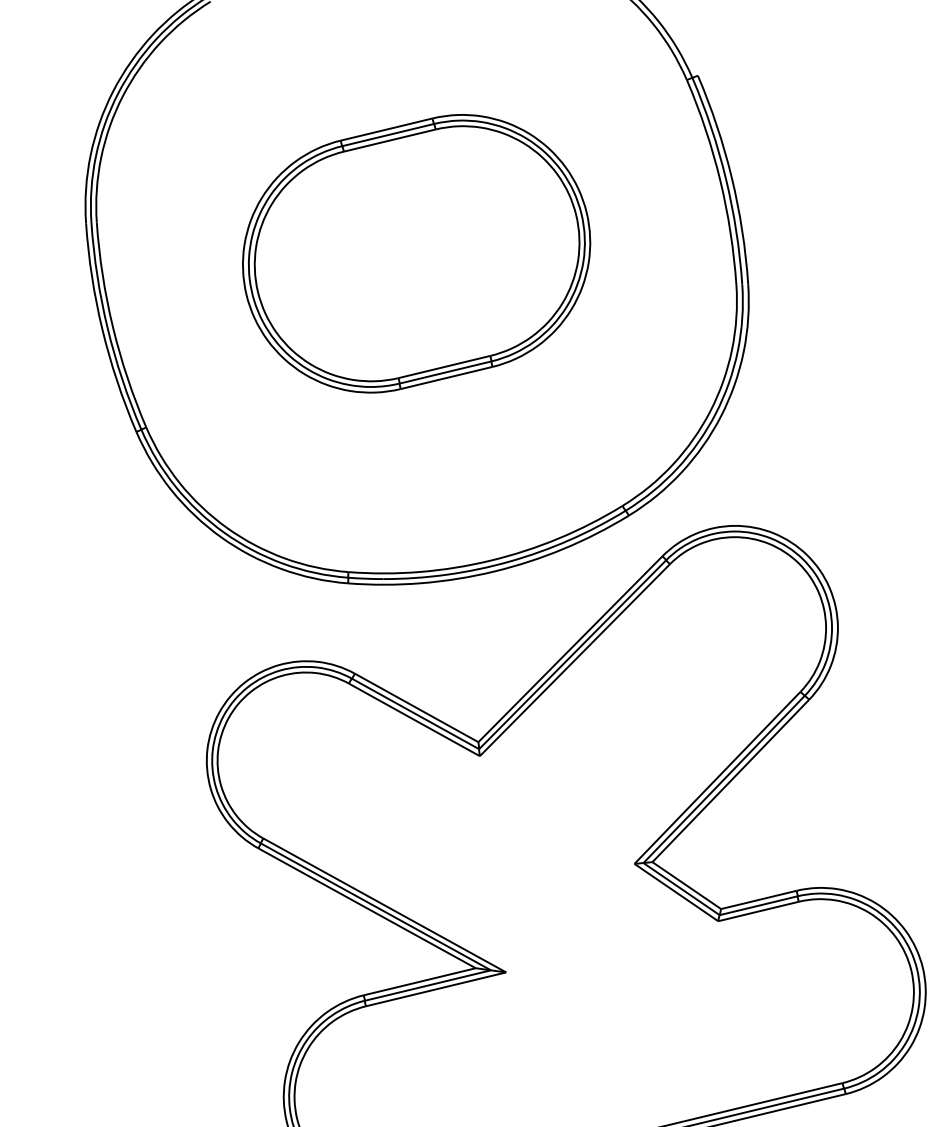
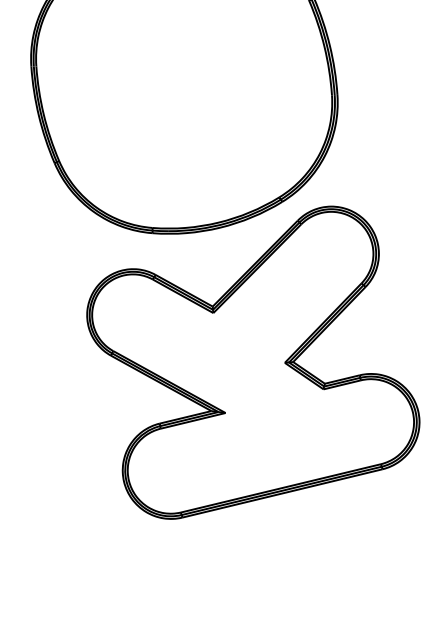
part: (417, 253) -> (184, 80), removed

